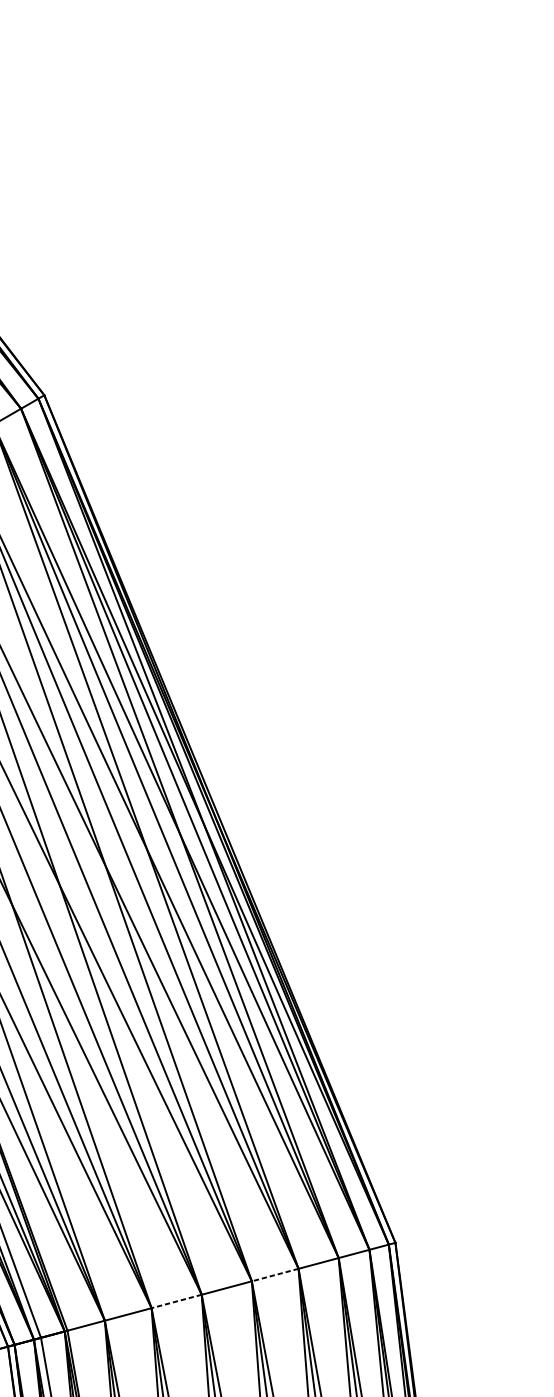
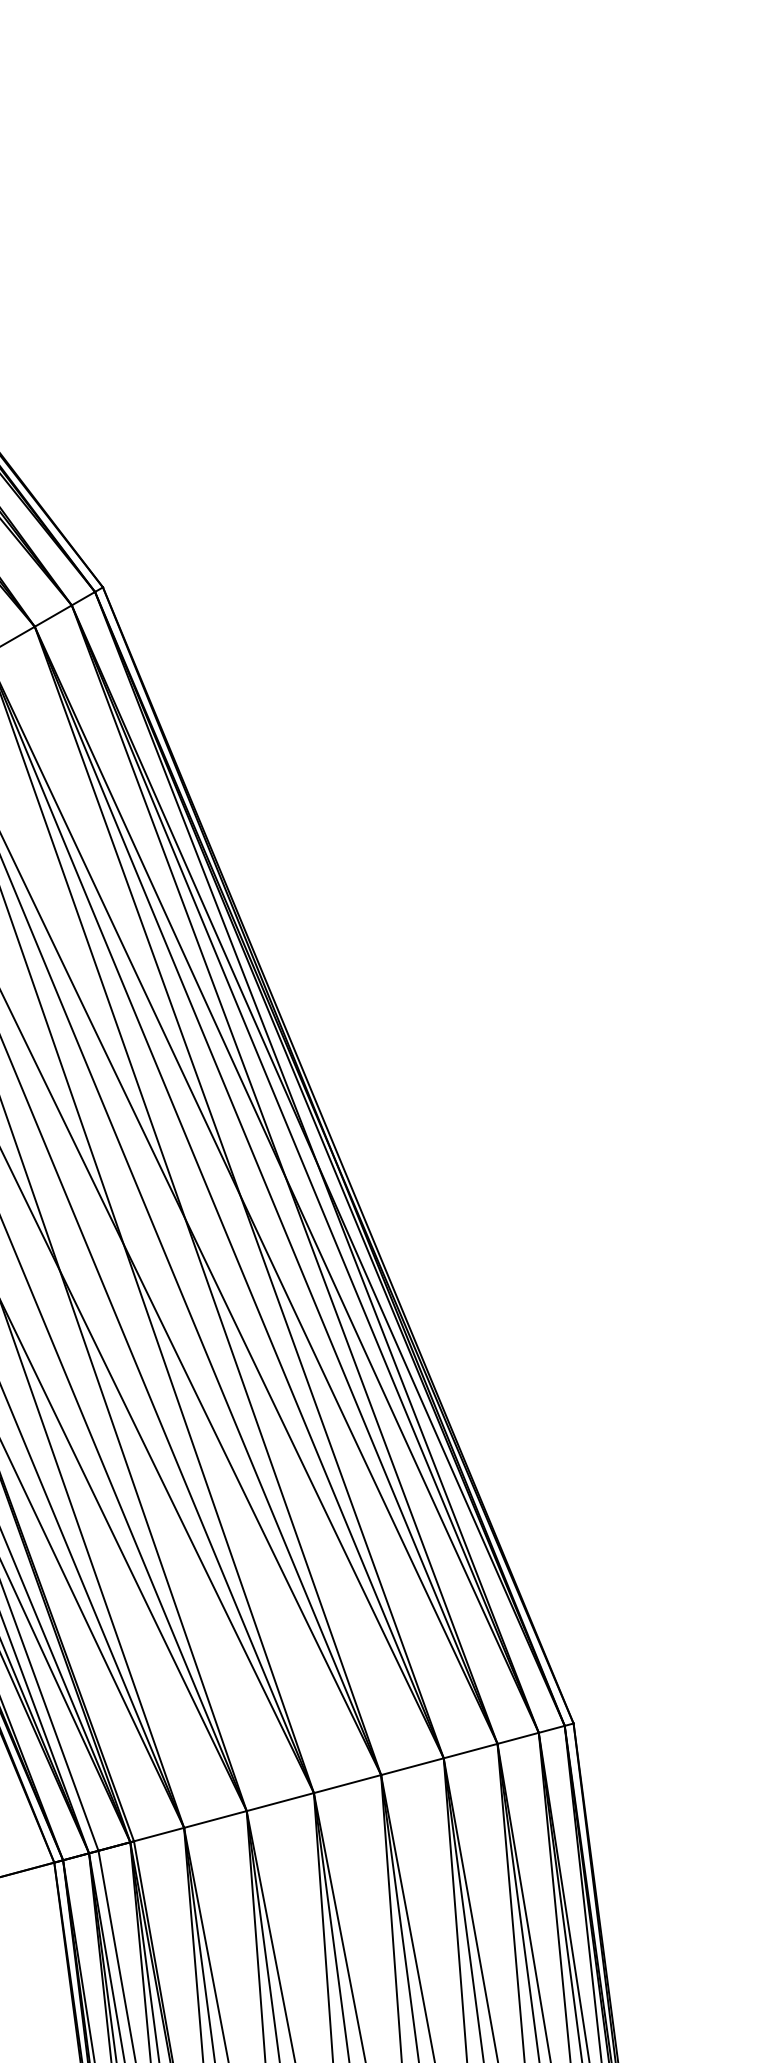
line: (274, 1274) -> (411, 1766), dashed -> solid
line: (176, 1301) -> (280, 1802), dashed -> solid

